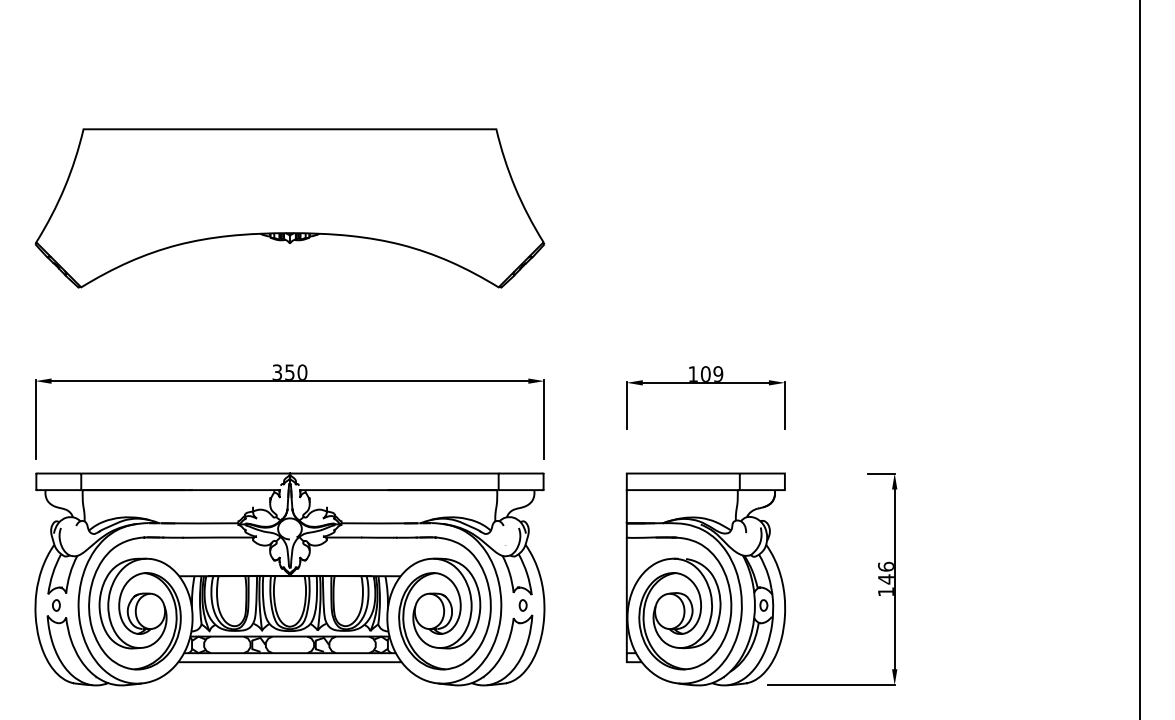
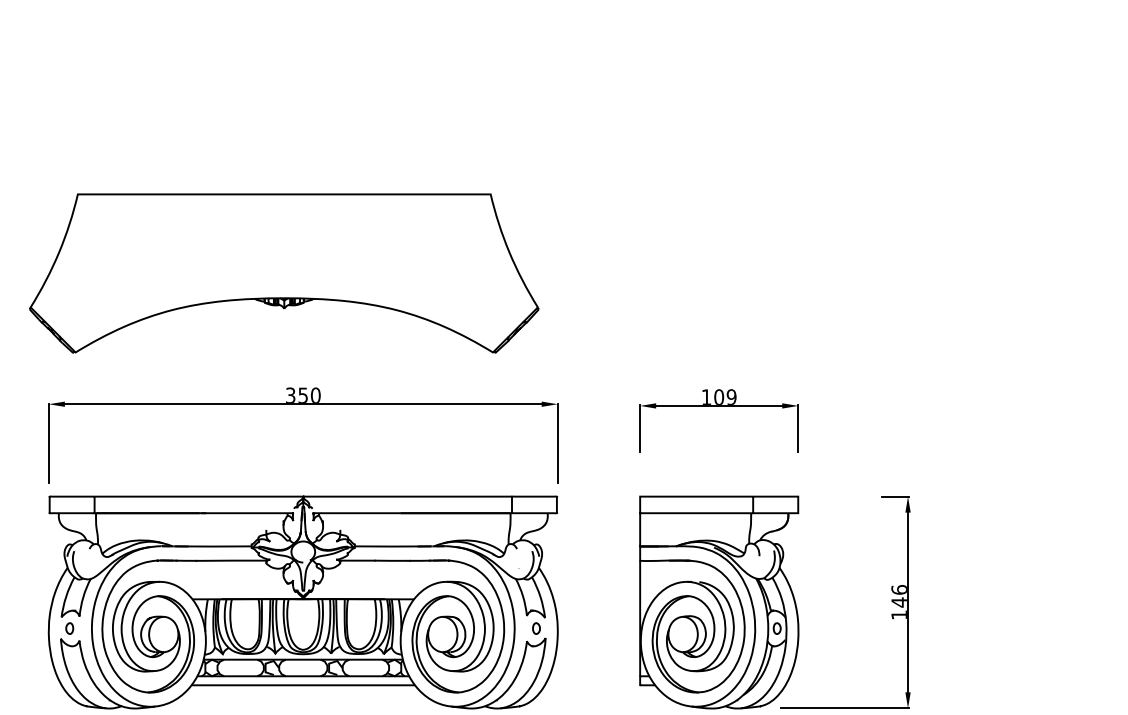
part: (289, 208) -> (283, 273), moved

